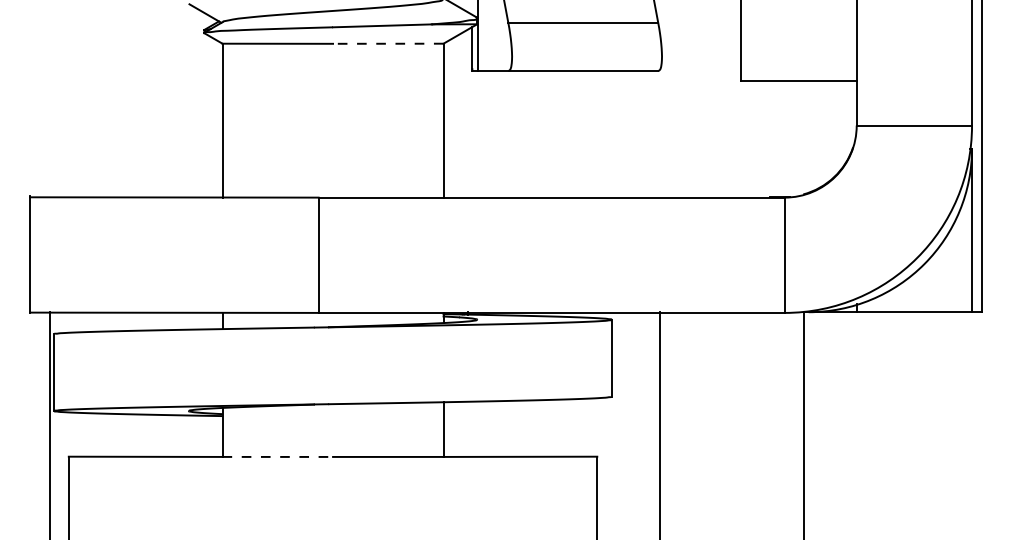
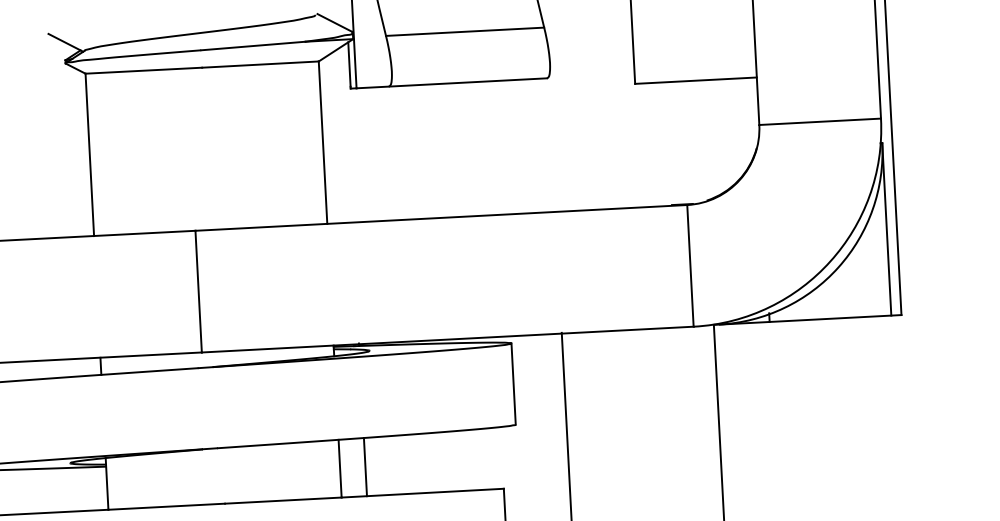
line: (387, 43) -> (259, 64), dashed -> solid
line: (467, 428) -> (365, 466), added
line: (278, 456) -> (167, 506), dashed -> solid

